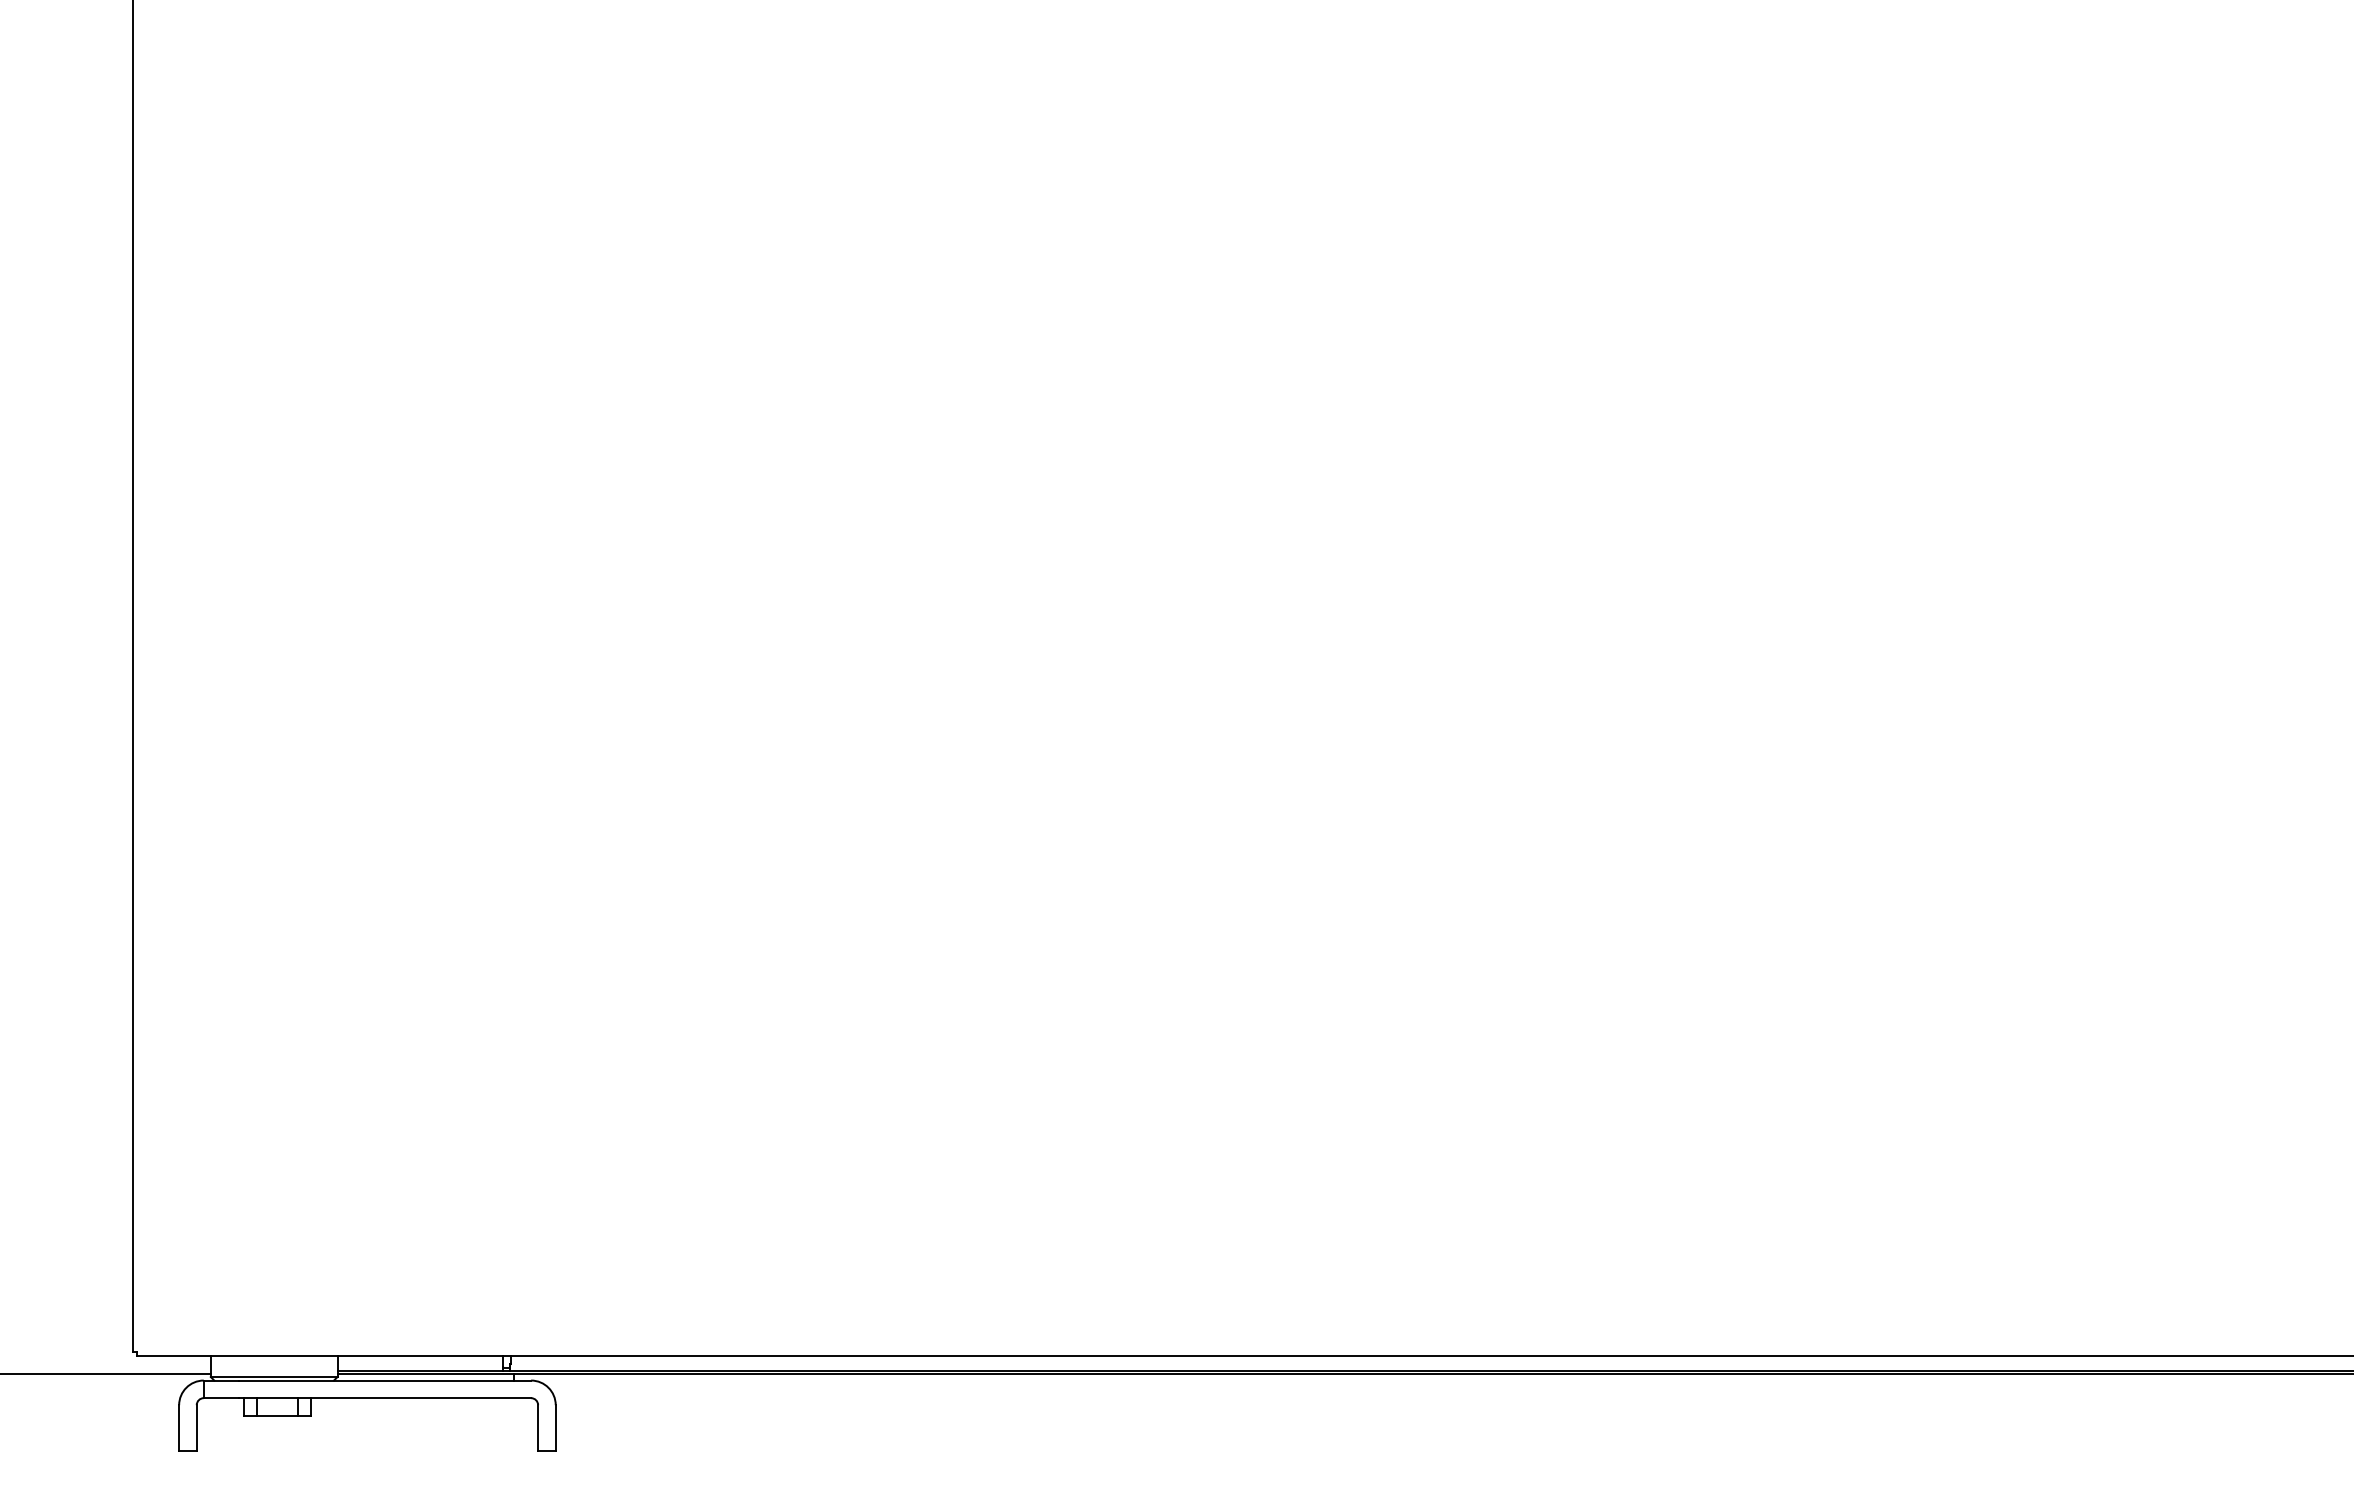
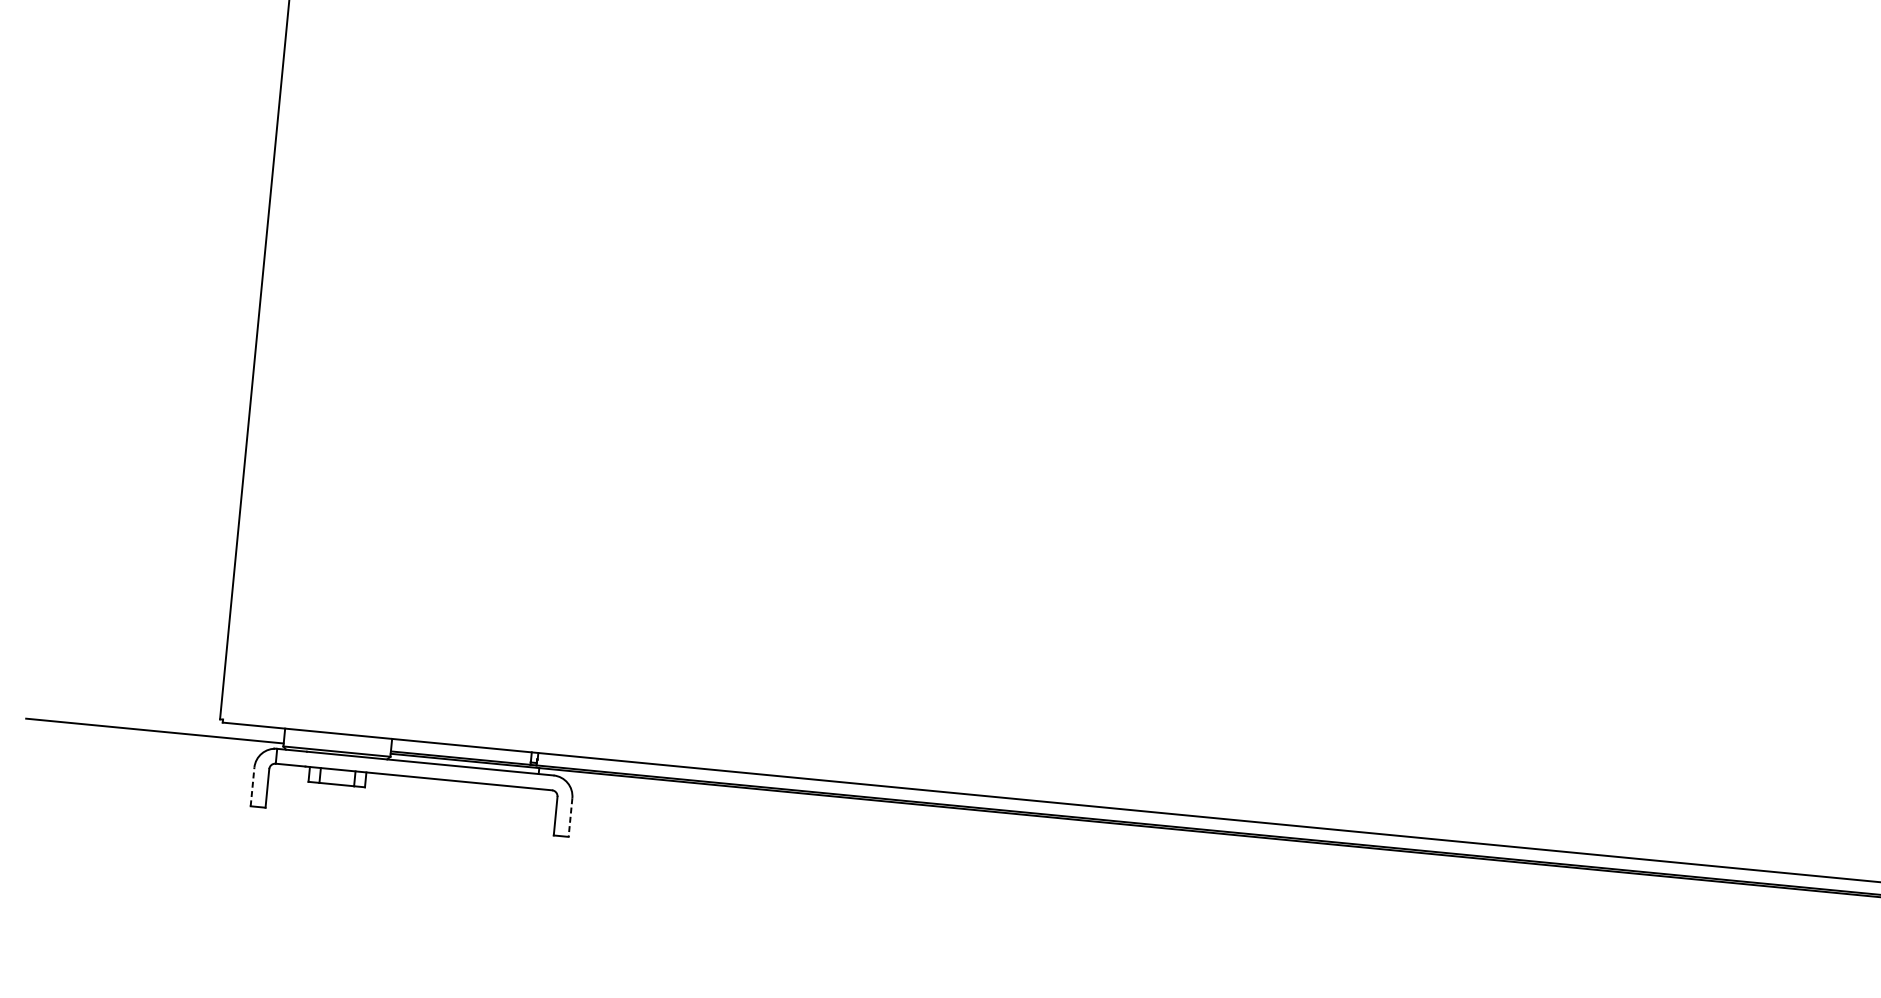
line: (179, 1428) -> (252, 787), solid -> dashed
line: (555, 1428) -> (570, 817), solid -> dashed

